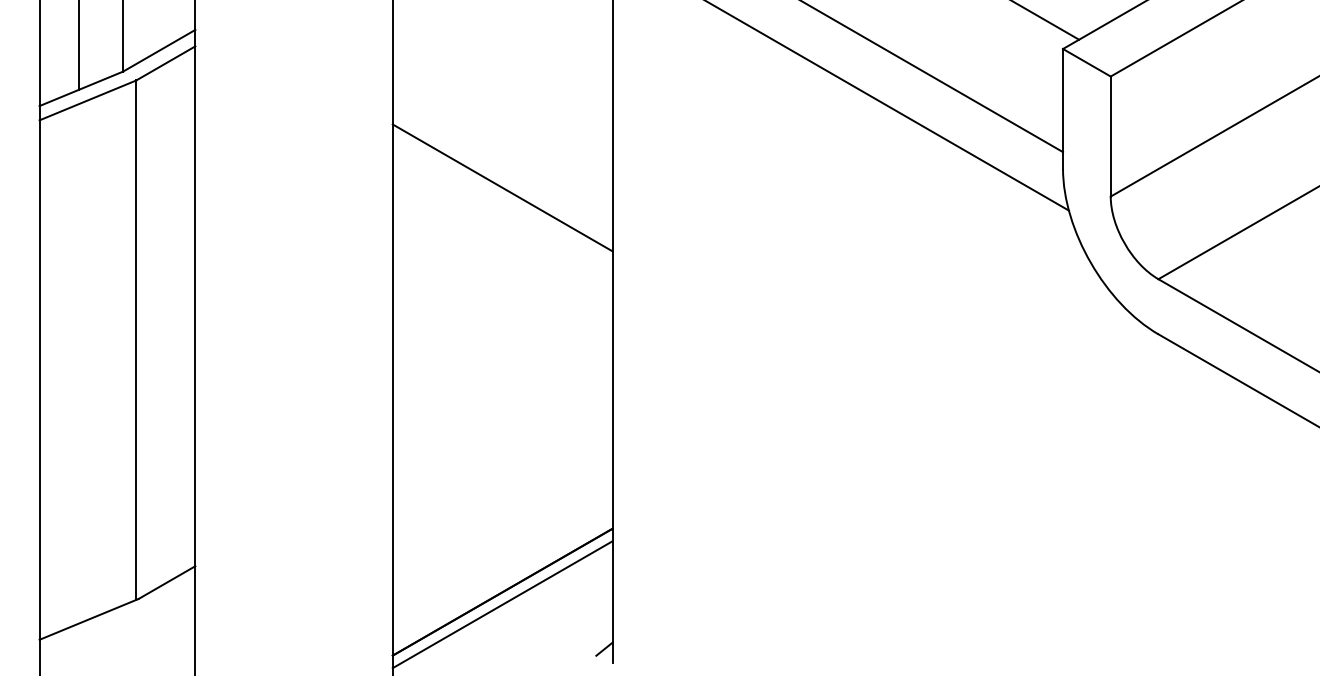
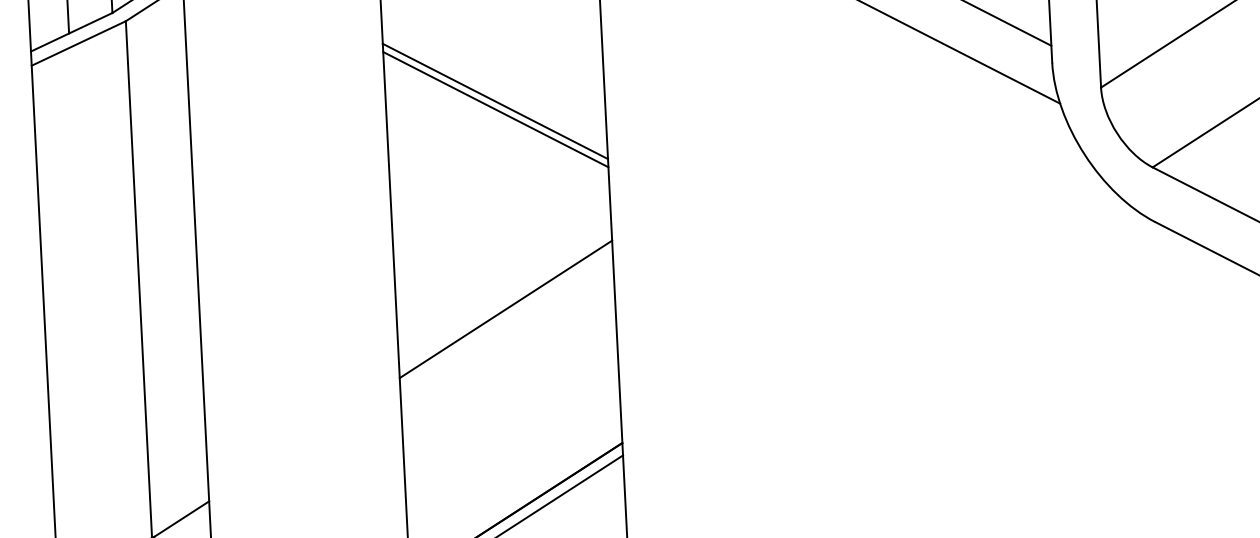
line: (502, 179) -> (495, 101), added
line: (502, 388) -> (505, 309), added

